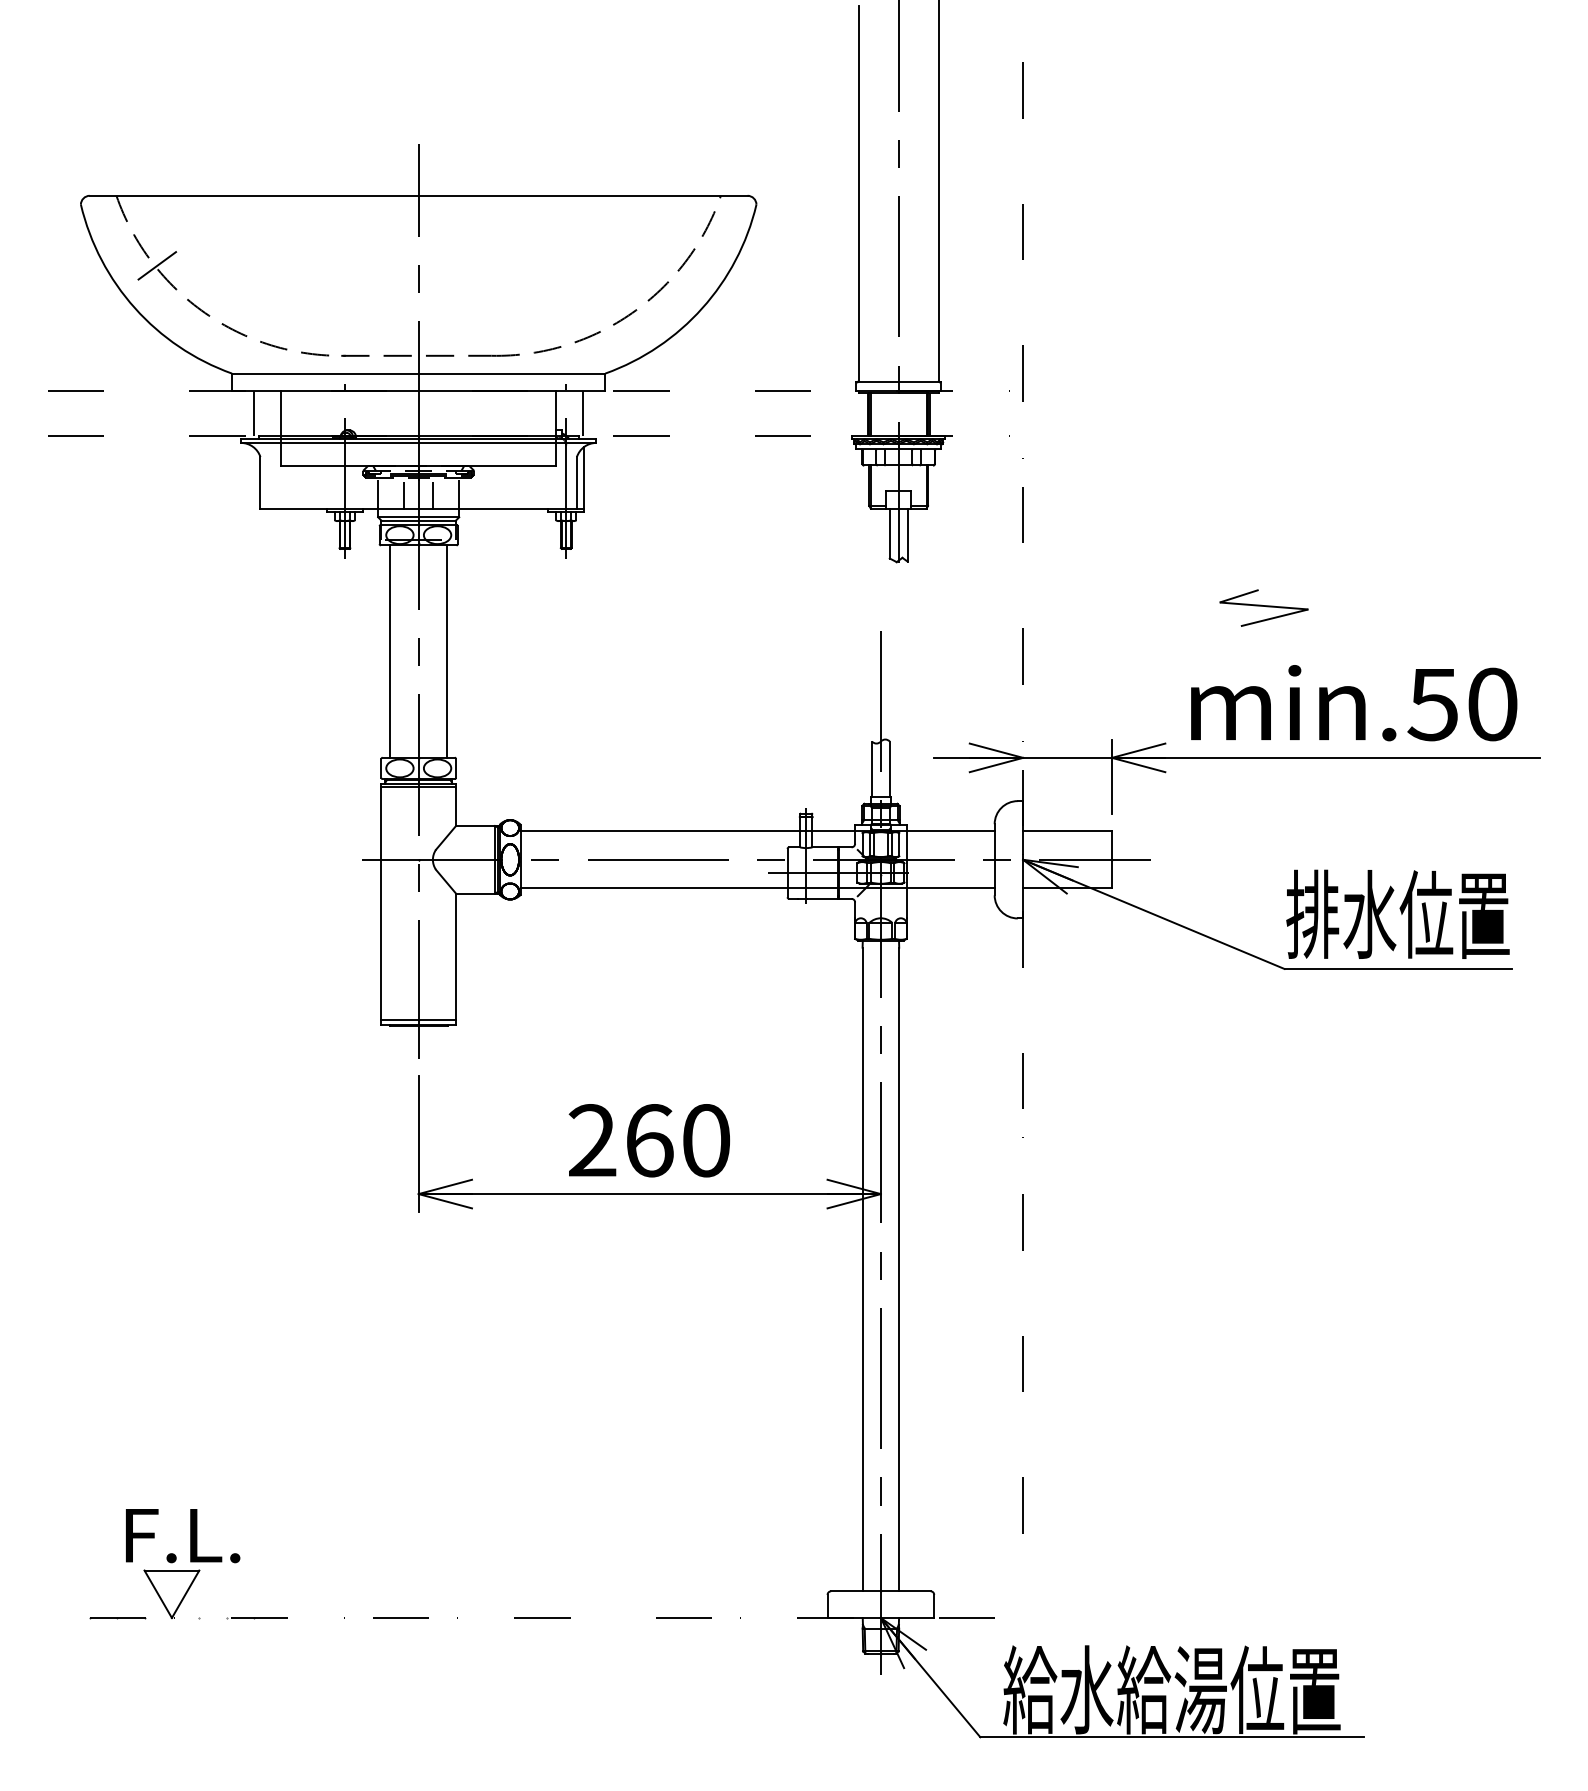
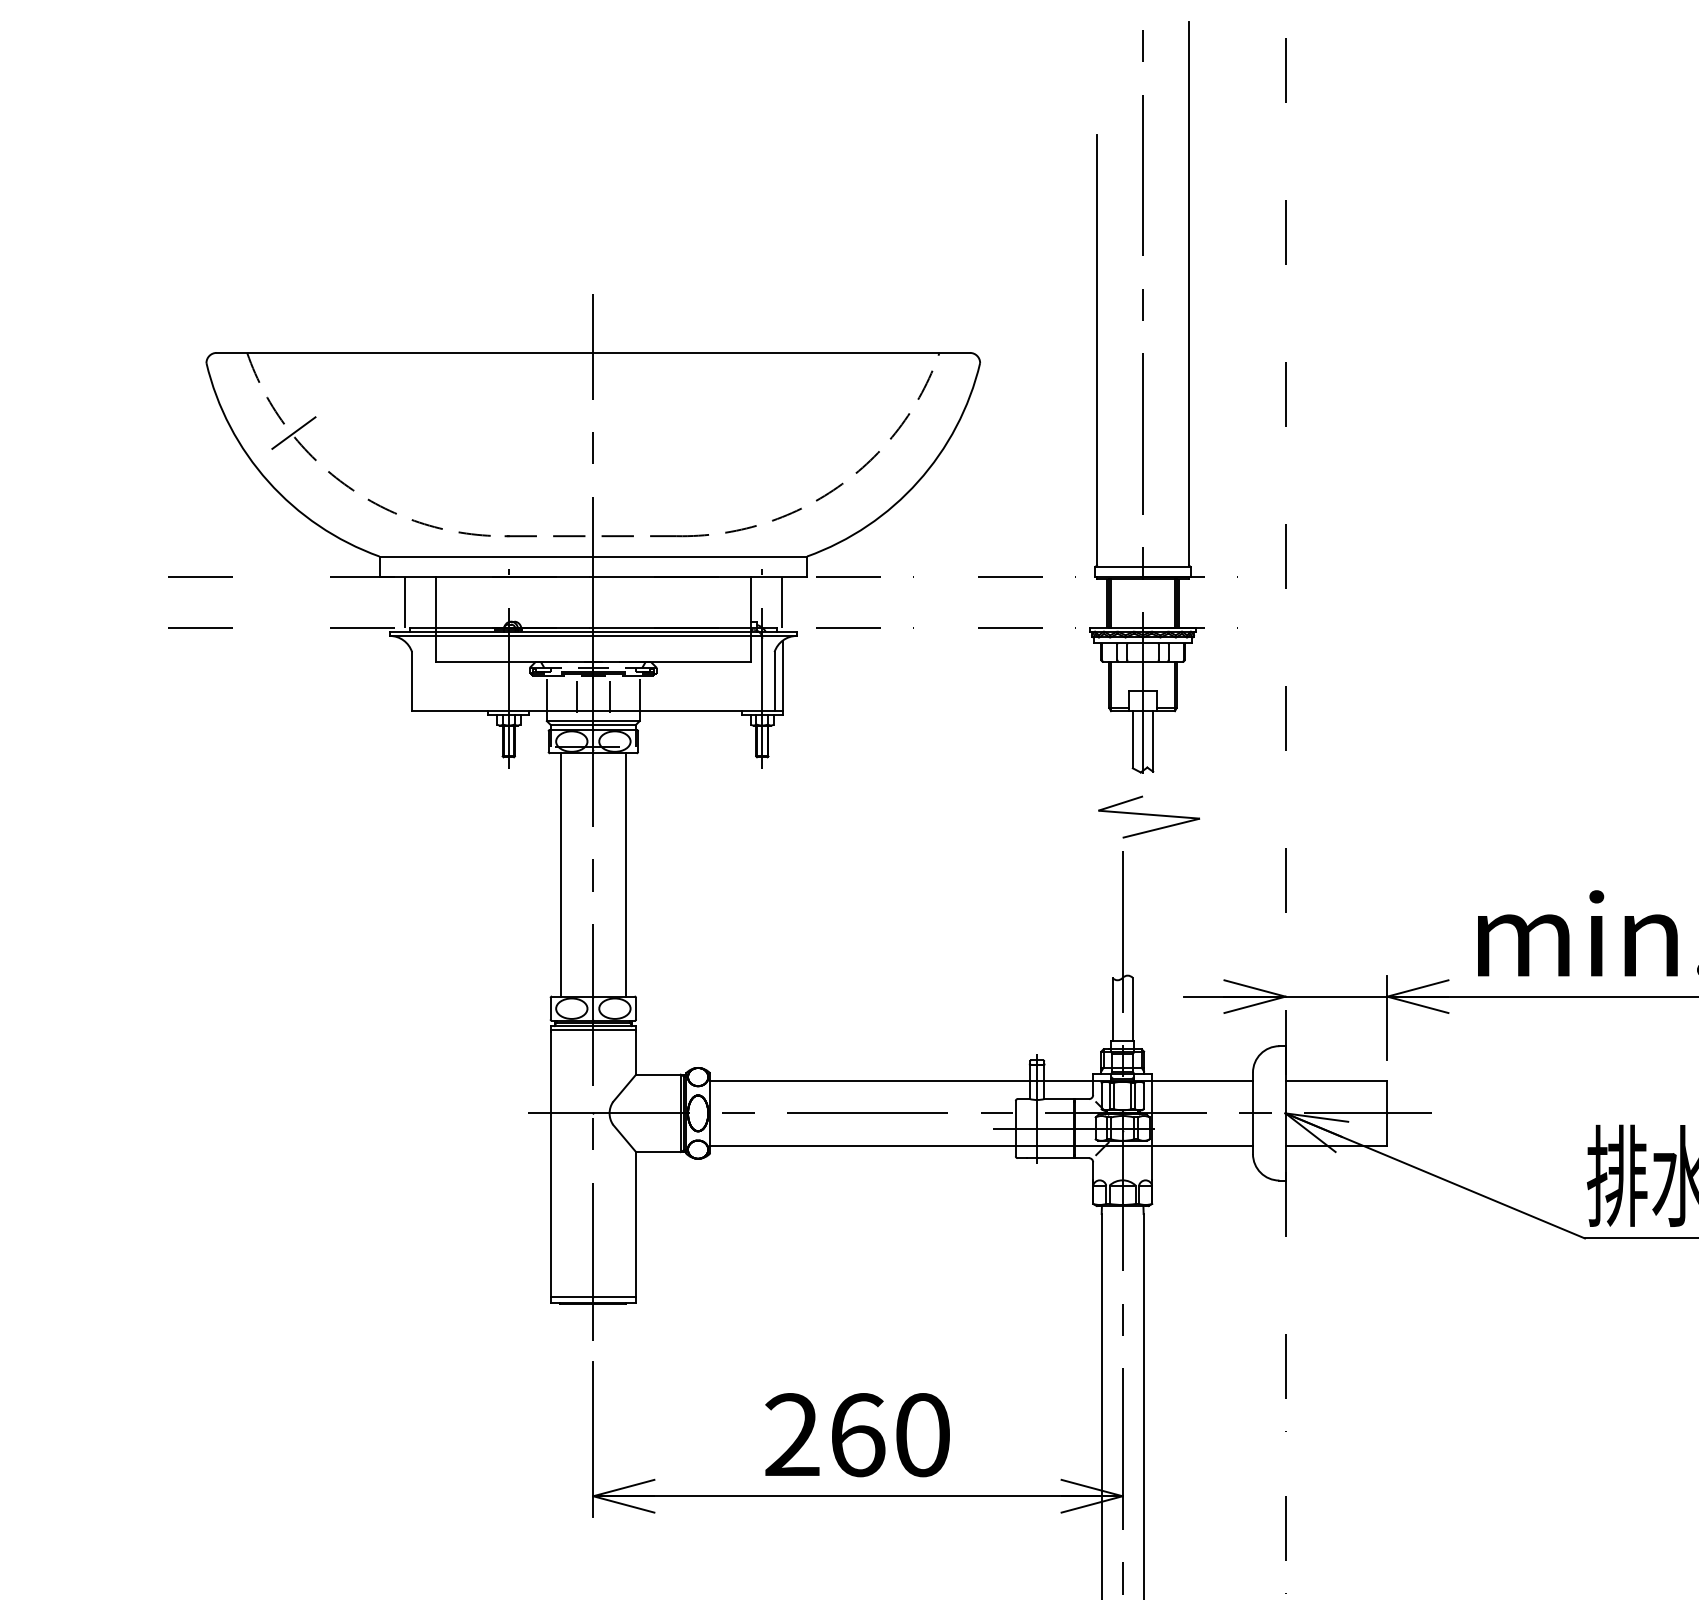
part: (1263, 607) -> (1148, 816), moved

